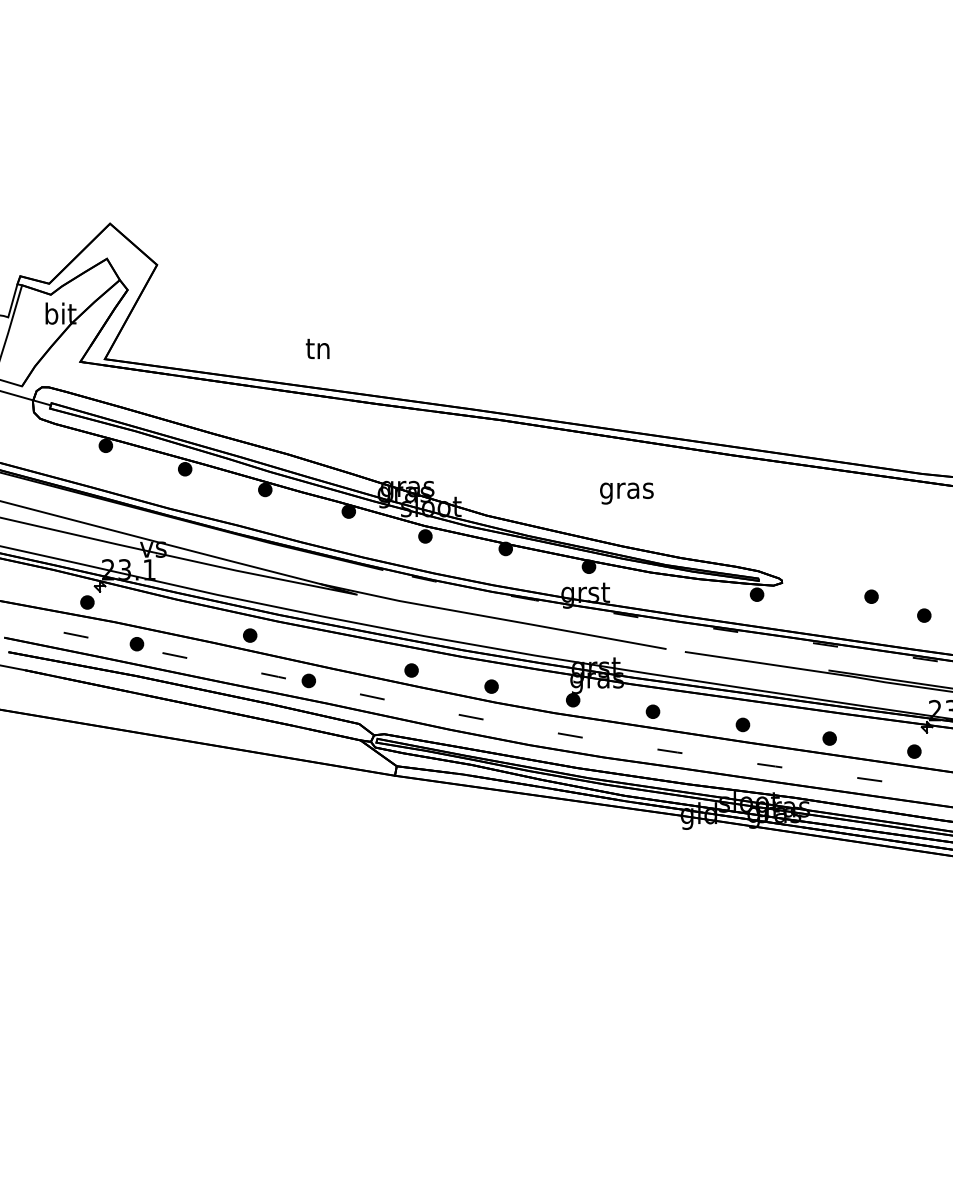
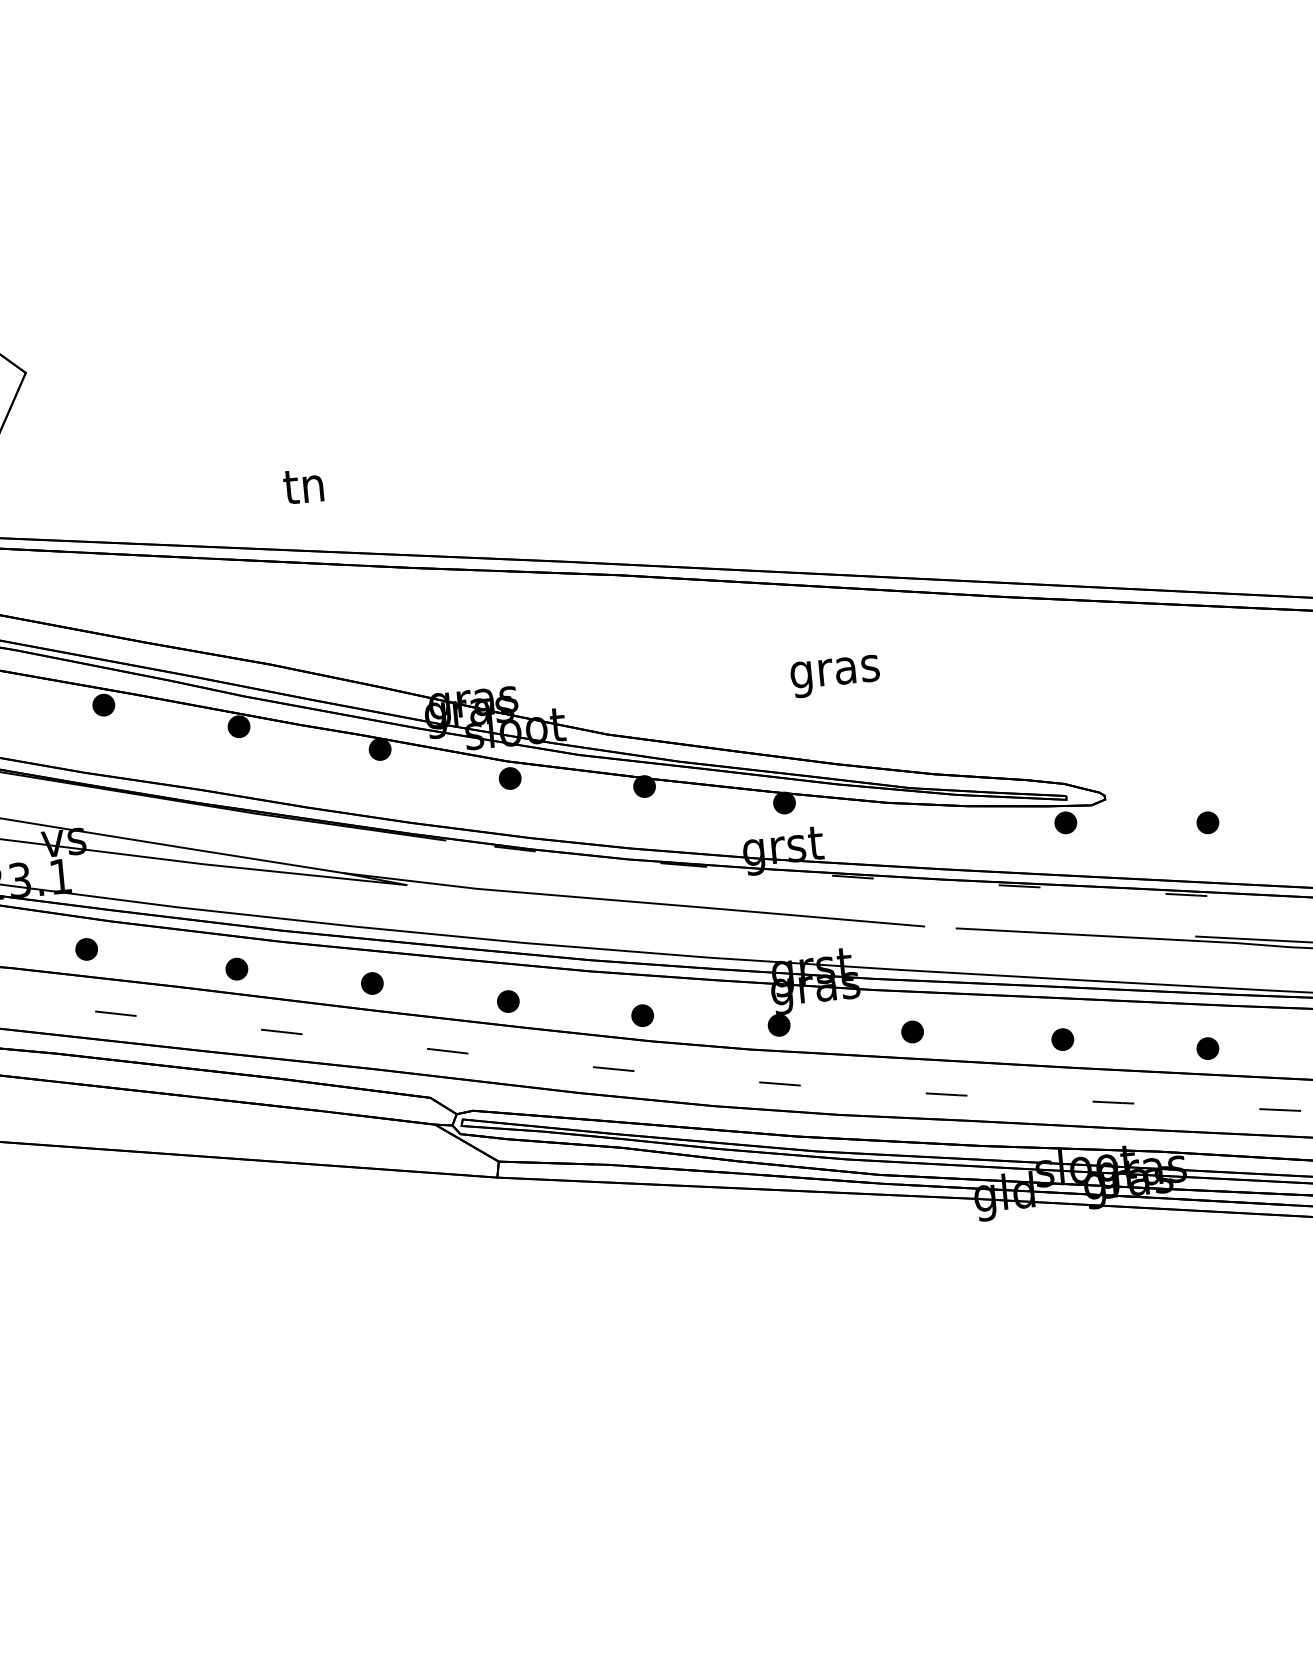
part: (871, 596) -> (1207, 822), moved
part: (136, 644) -> (85, 950), moved
part: (308, 680) -> (371, 982), moved

